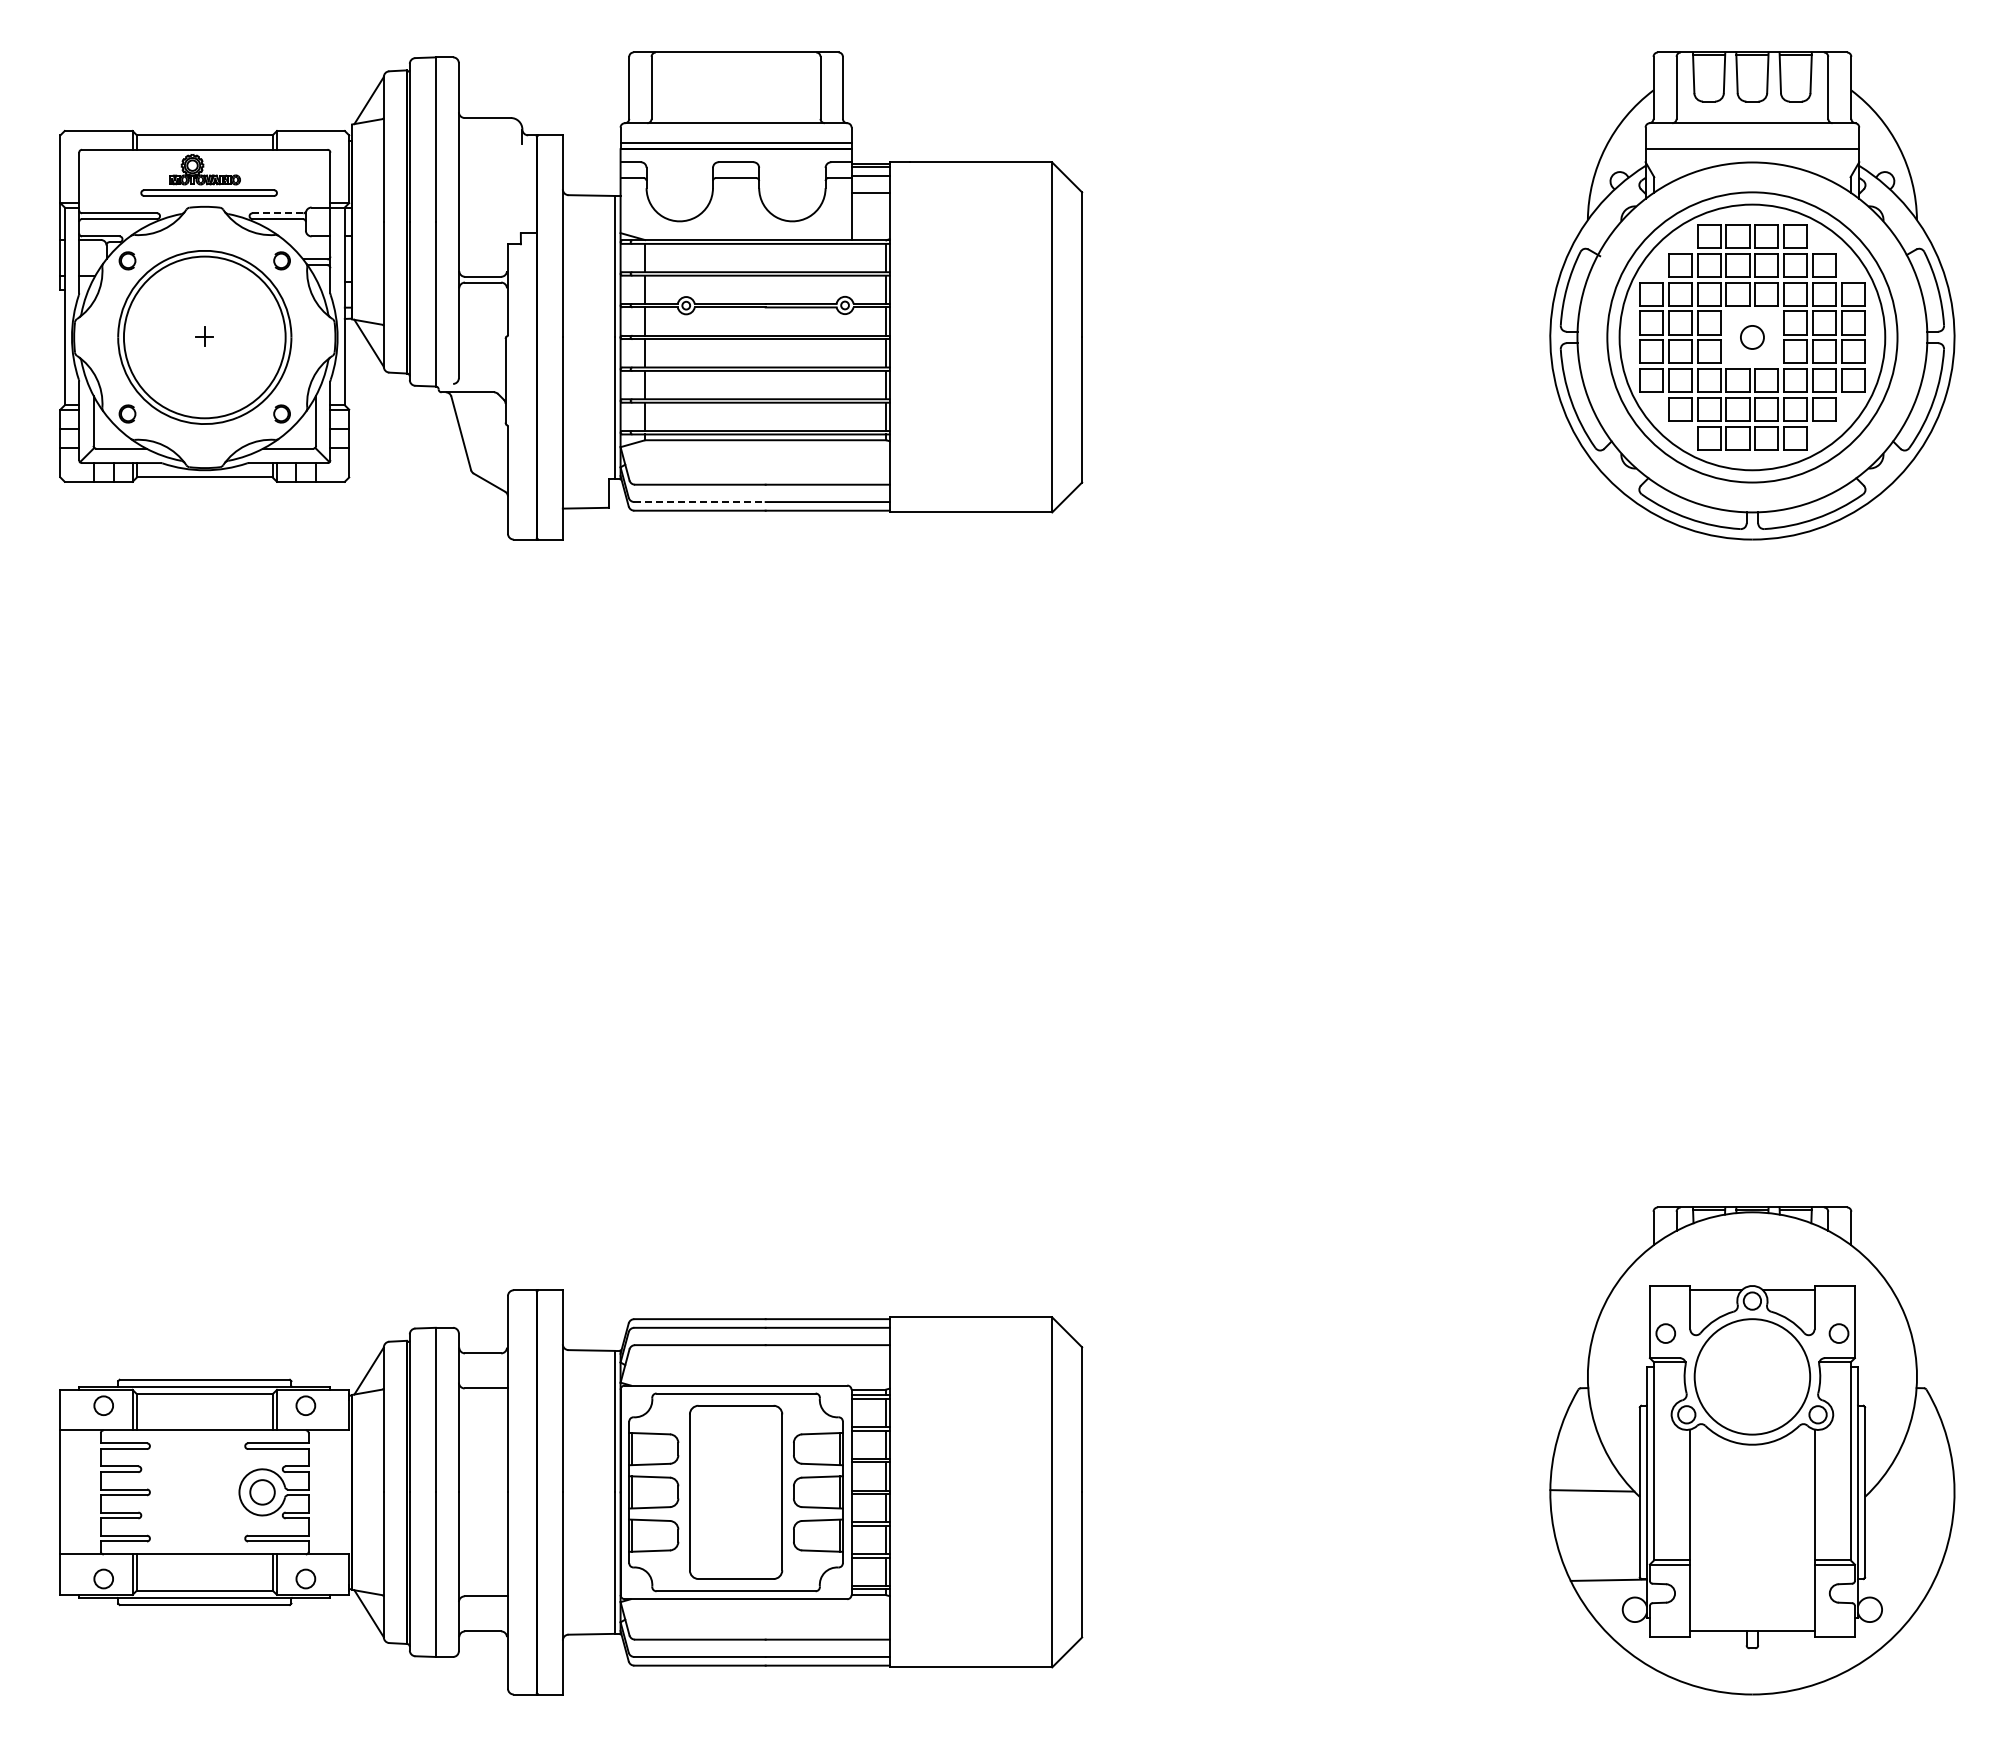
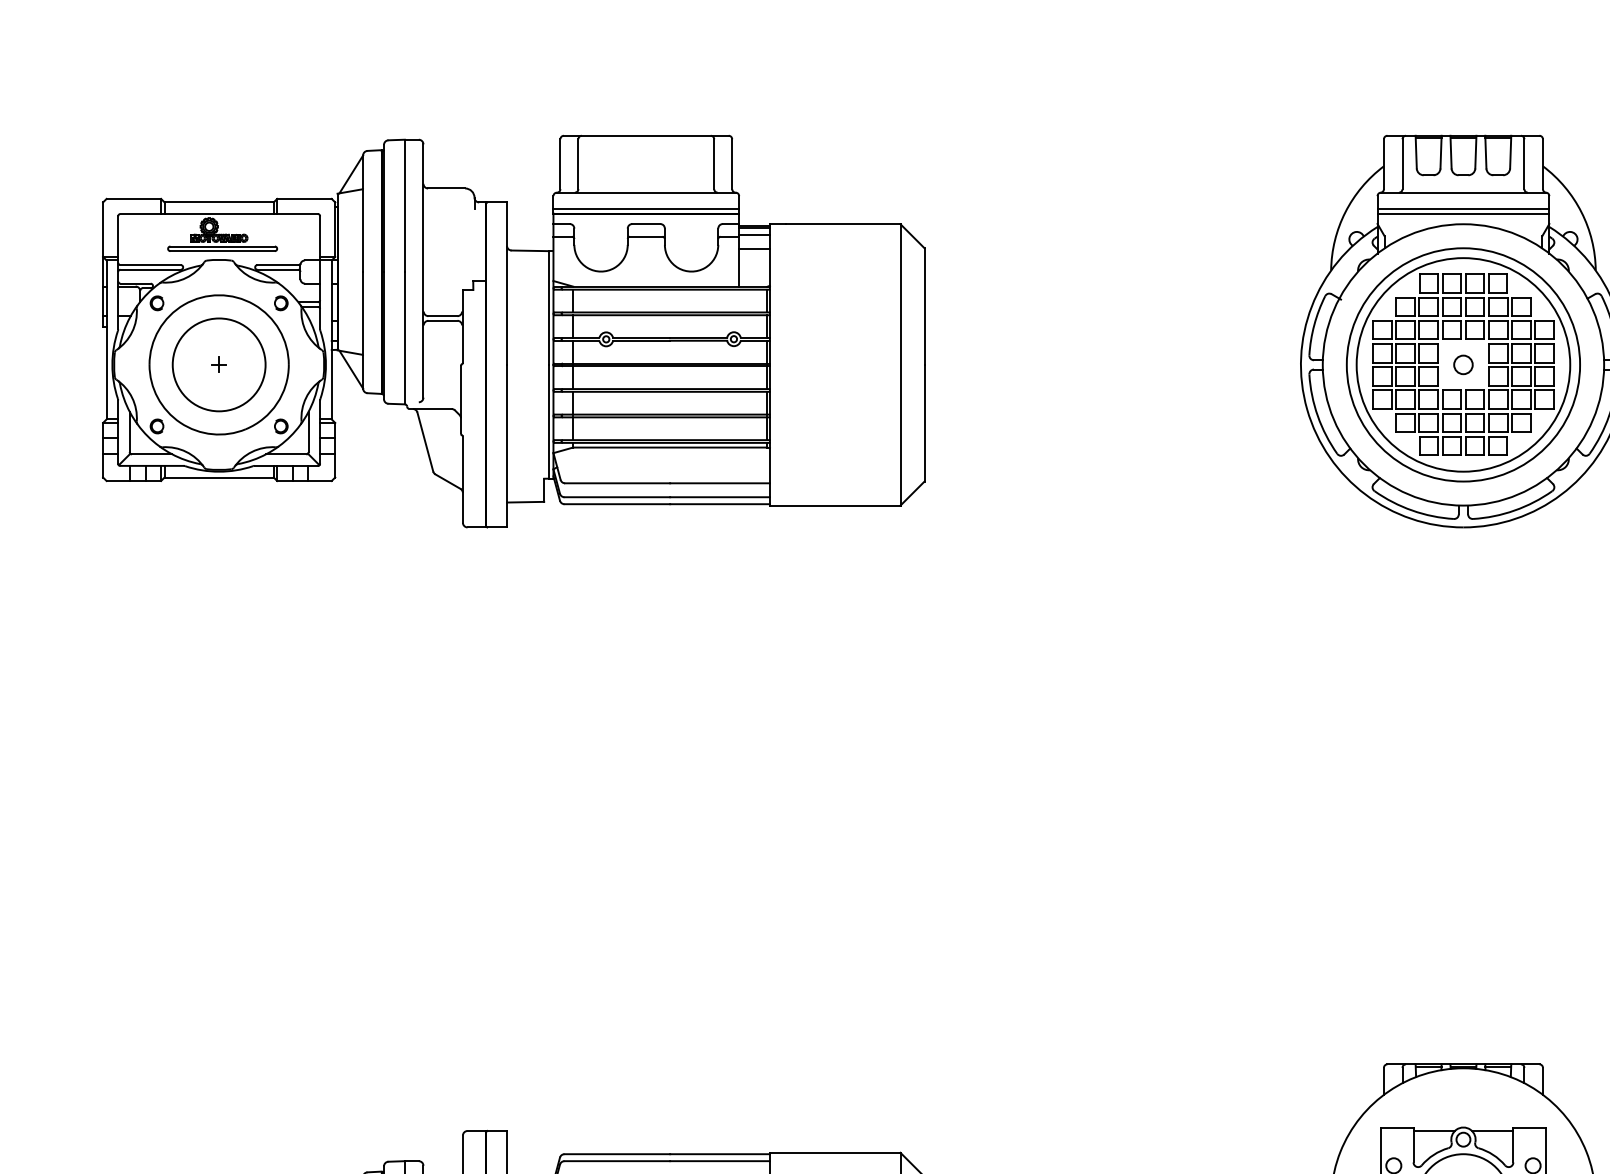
line: (1752, 143) -> (1463, 208), added
line: (277, 213) -> (277, 265), dashed -> solid
circle: (204, 337) -> (218, 364), size x0.71
line: (699, 502) -> (616, 497), dashed -> solid

